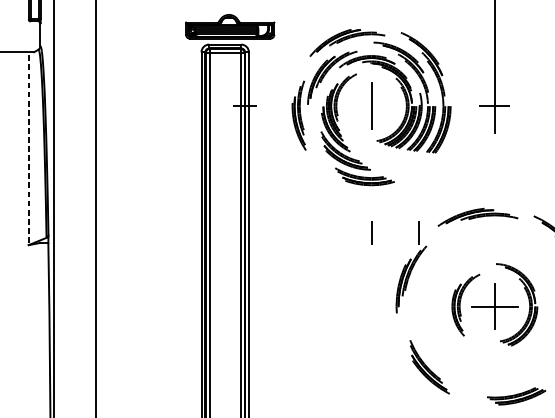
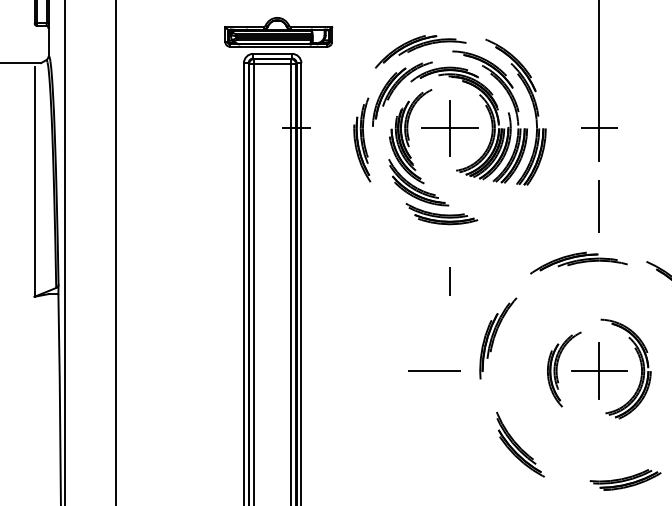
line: (371, 106) -> (449, 128), added
line: (28, 149) -> (34, 181), dashed -> solid
line: (495, 169) -> (599, 205), added
line: (418, 232) -> (506, 281), removed
line: (358, 305) -> (434, 370), added

